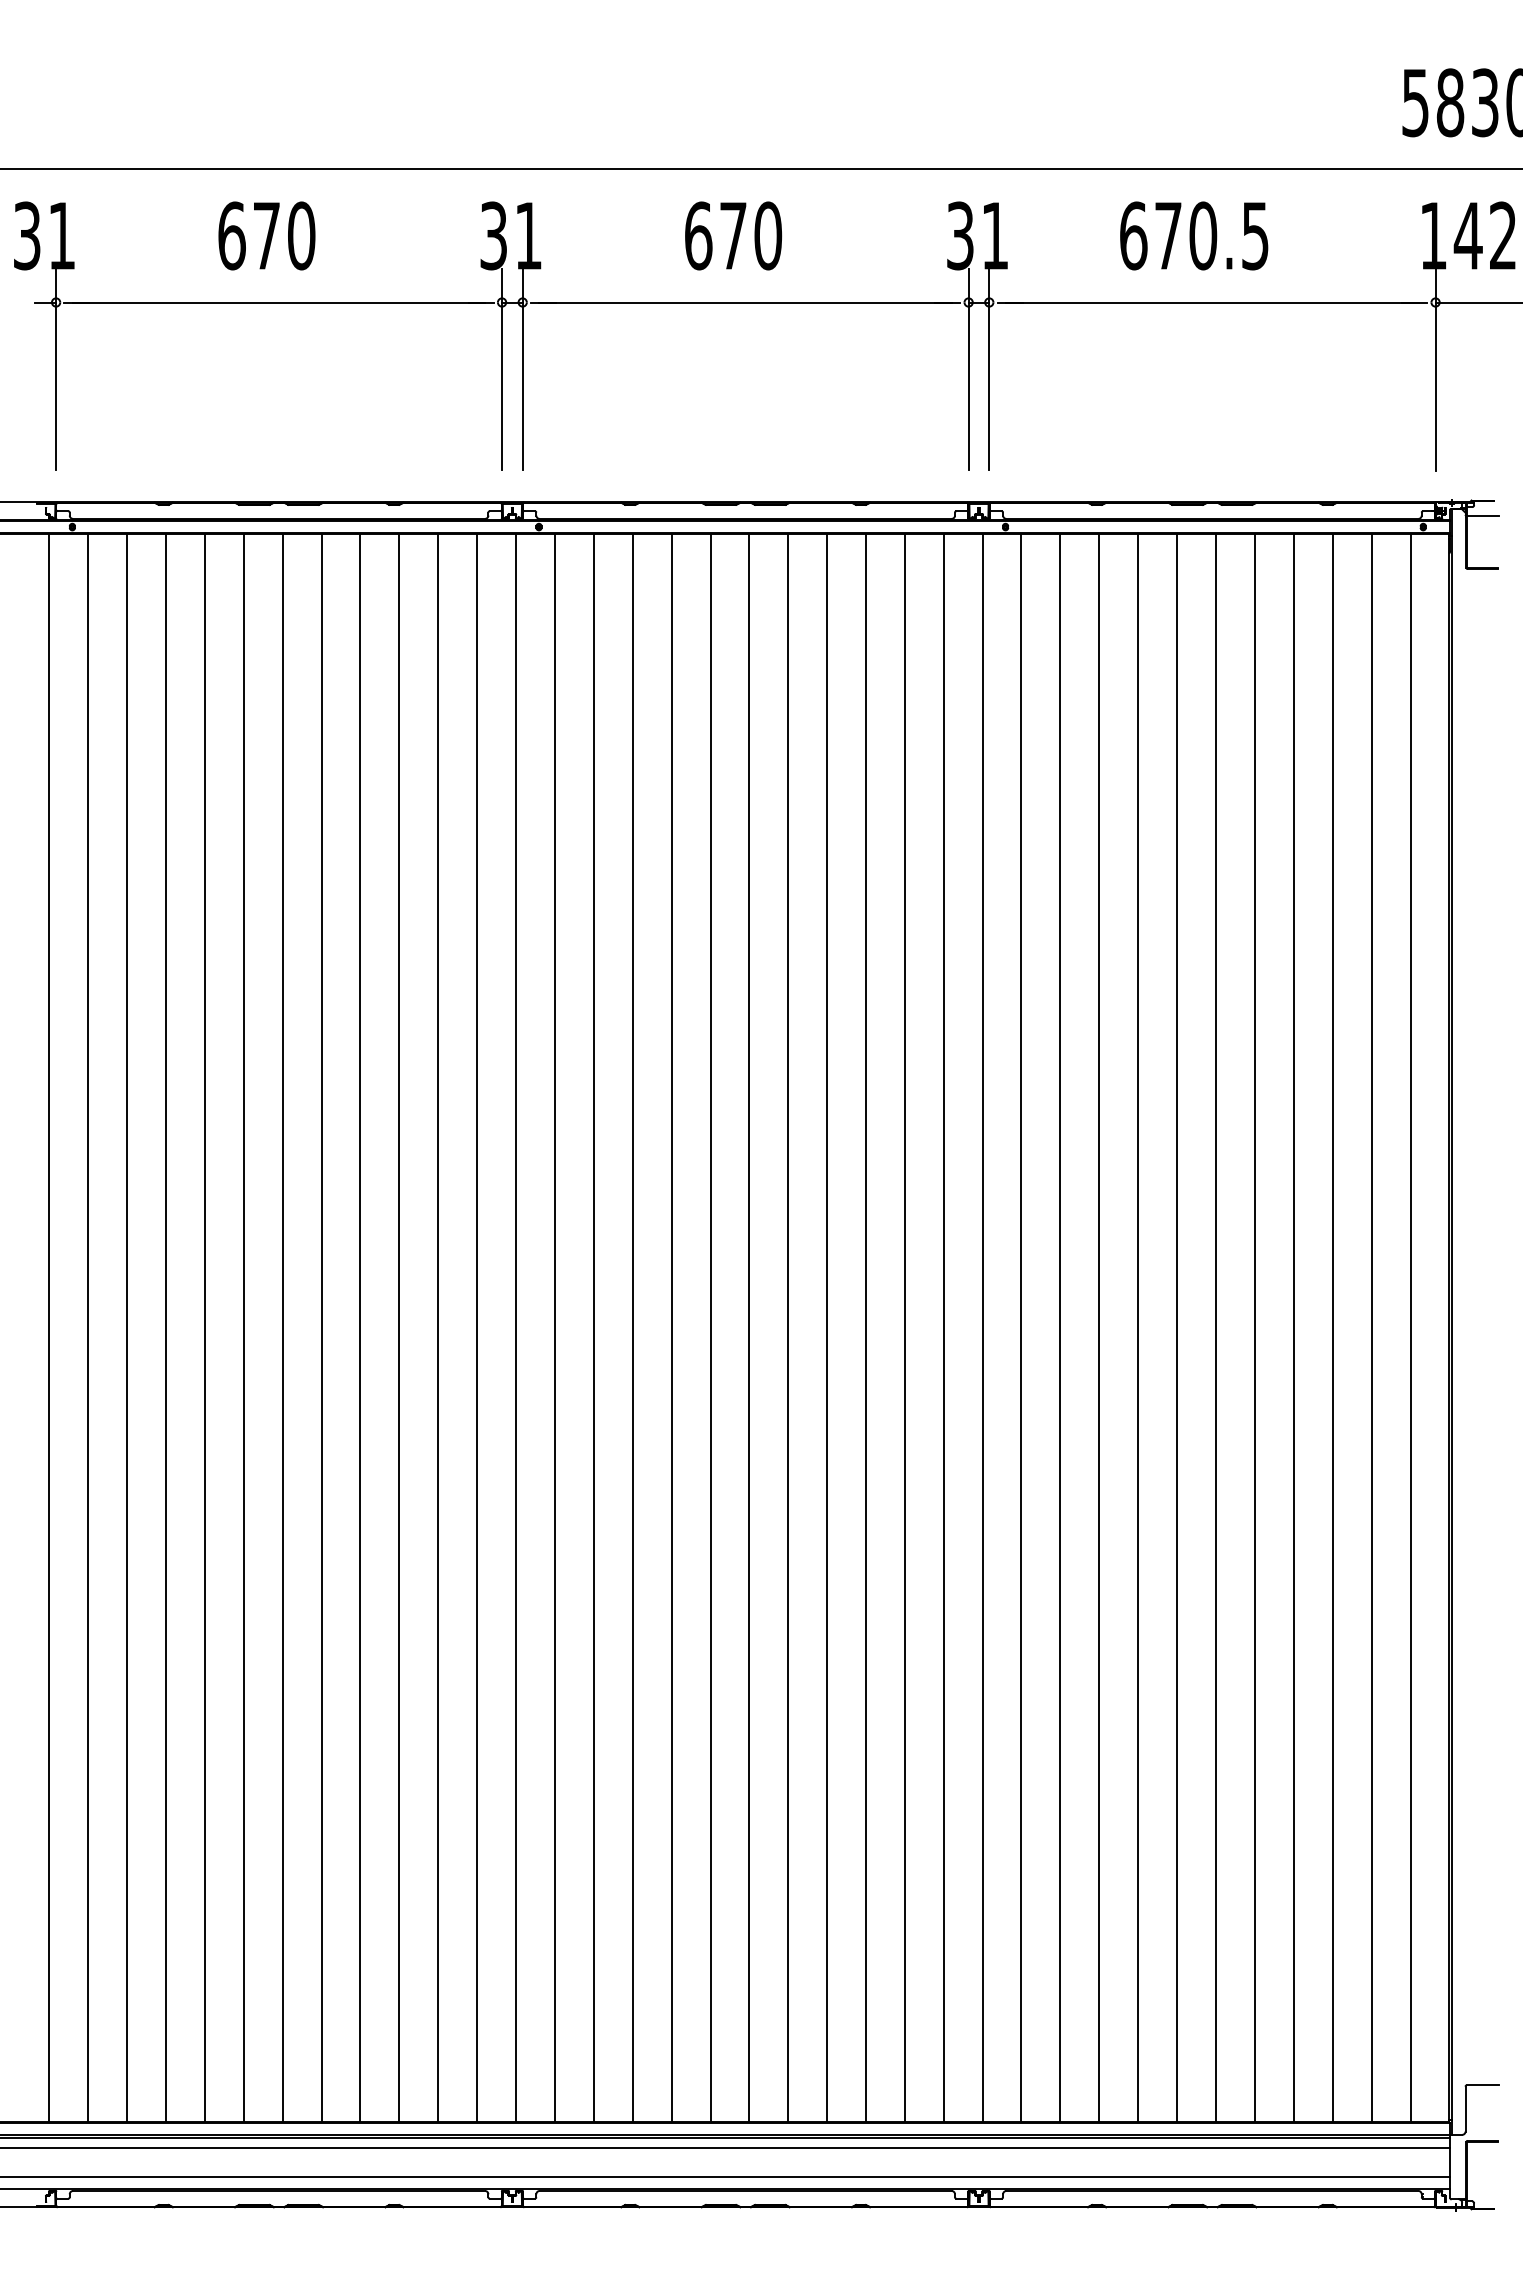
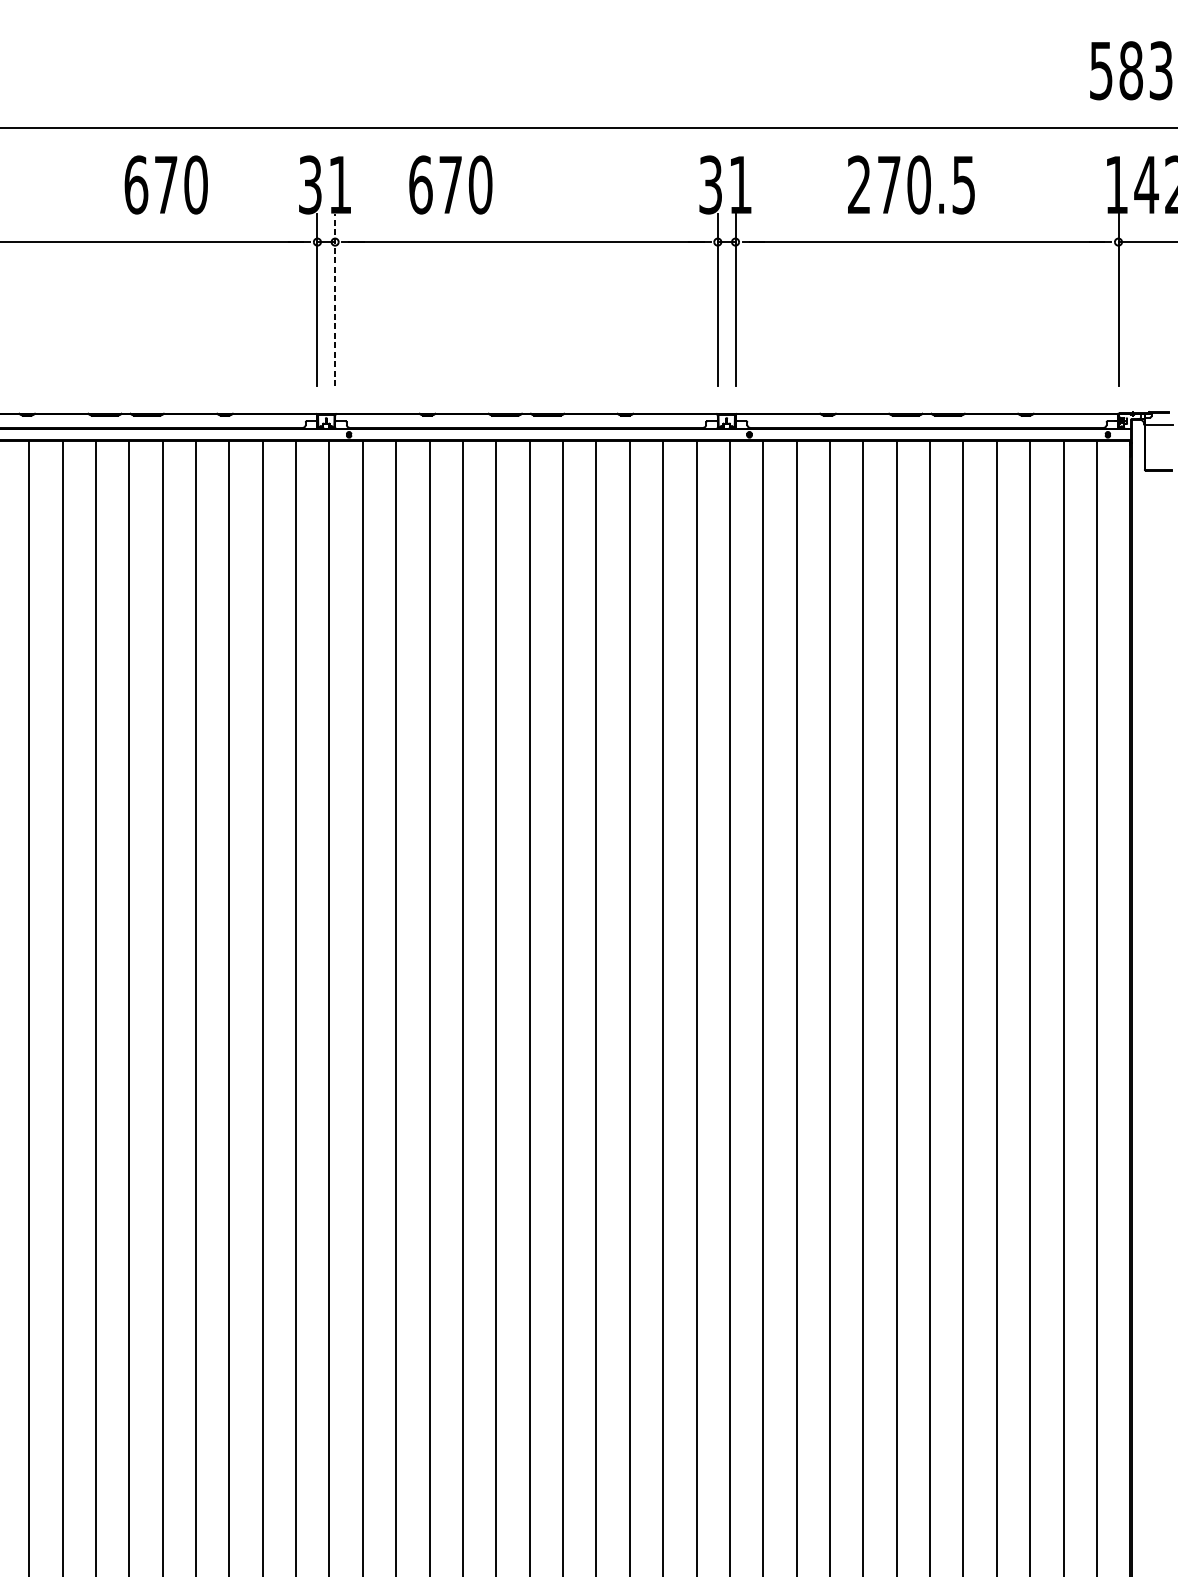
text: (266, 235) -> (165, 184), moved
text: (733, 235) -> (450, 184), moved
text: (1133, 235) -> (859, 184), 670.5 -> 270.5
line: (522, 369) -> (334, 299), solid -> dashed

